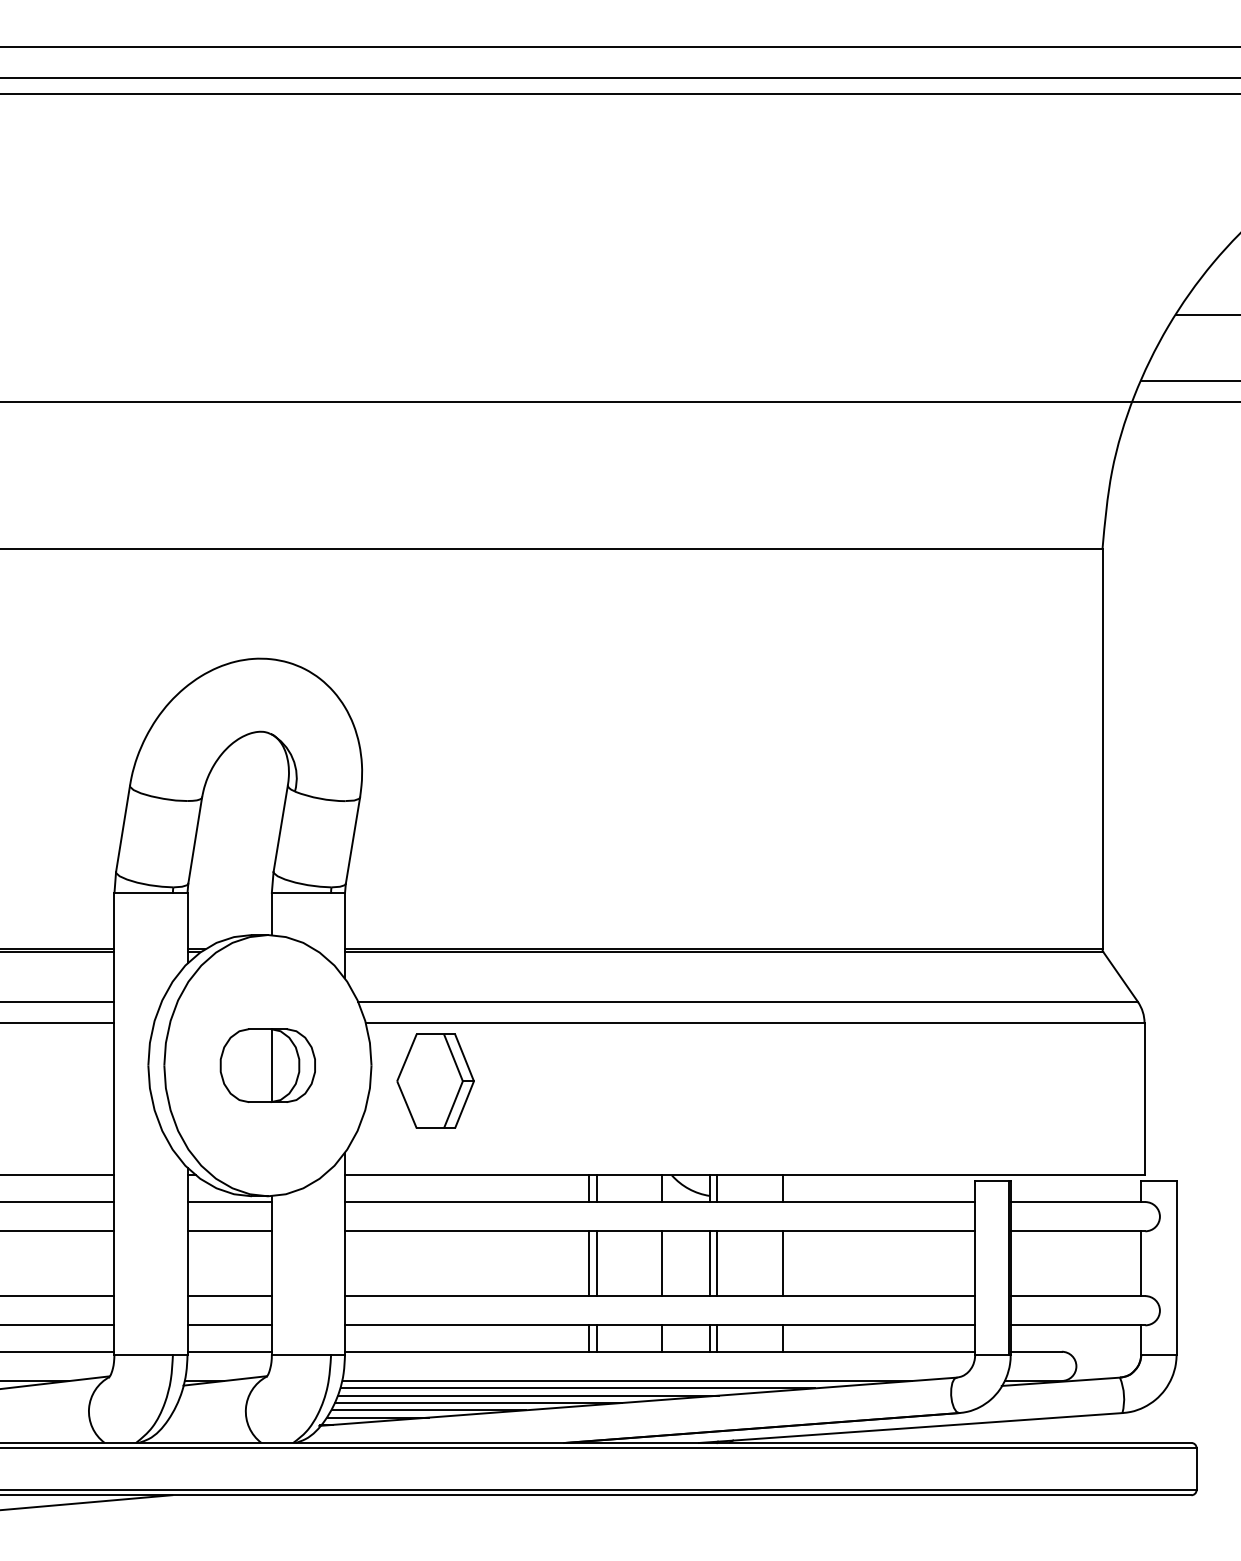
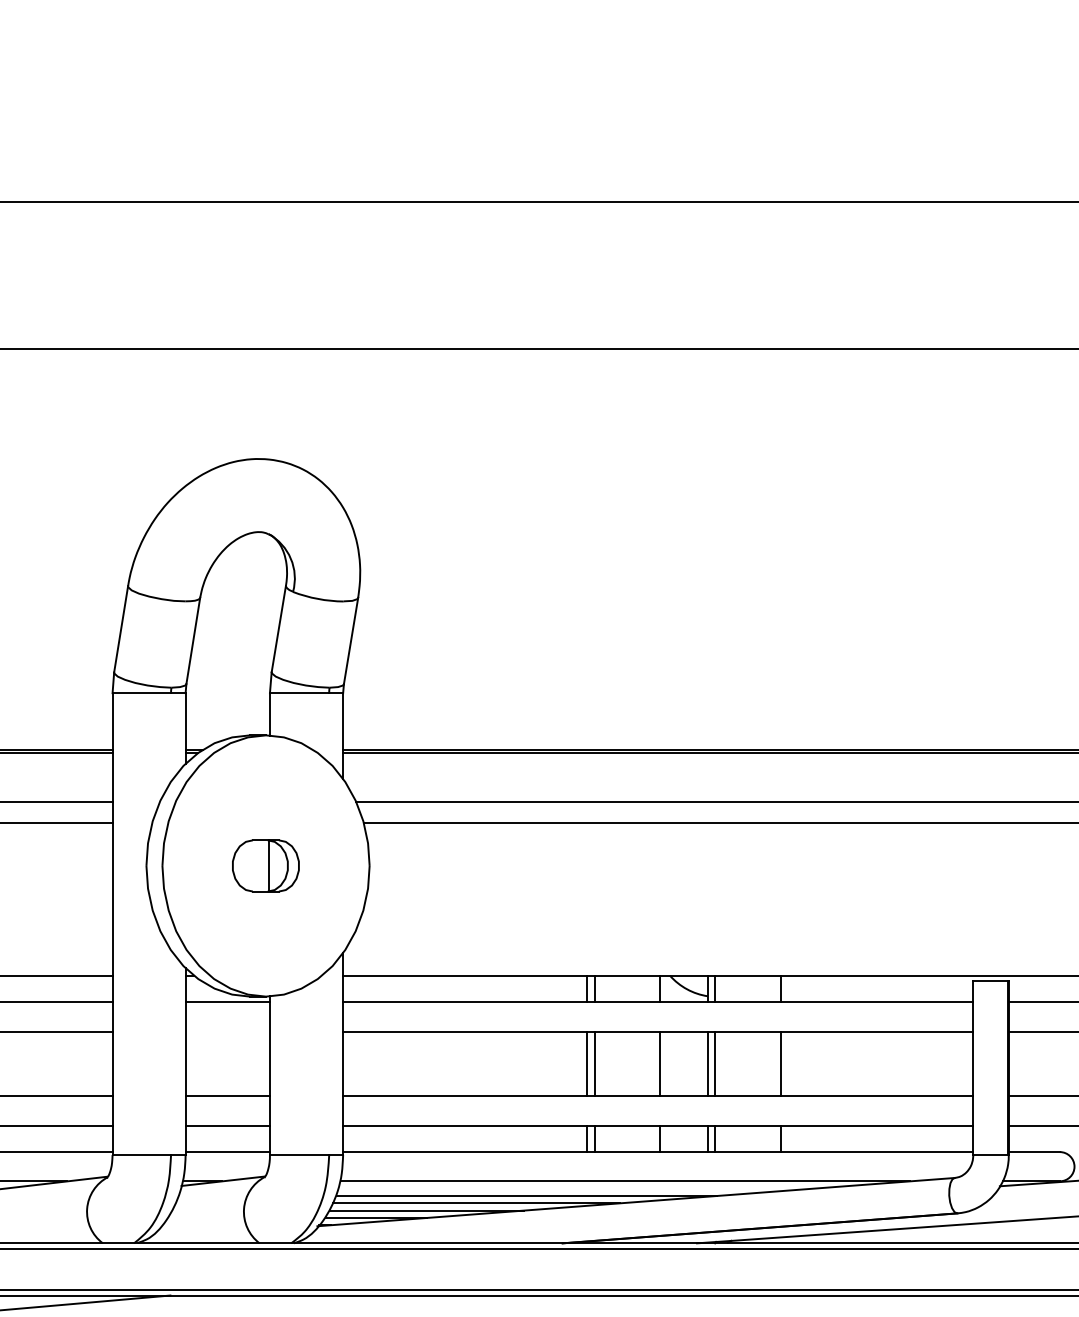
part: (267, 1065) -> (265, 865), size x0.7
part: (435, 1080) -> (433, 880), removed
line: (229, 1231) -> (227, 1031), removed
line: (578, 1388) -> (576, 1188), removed

